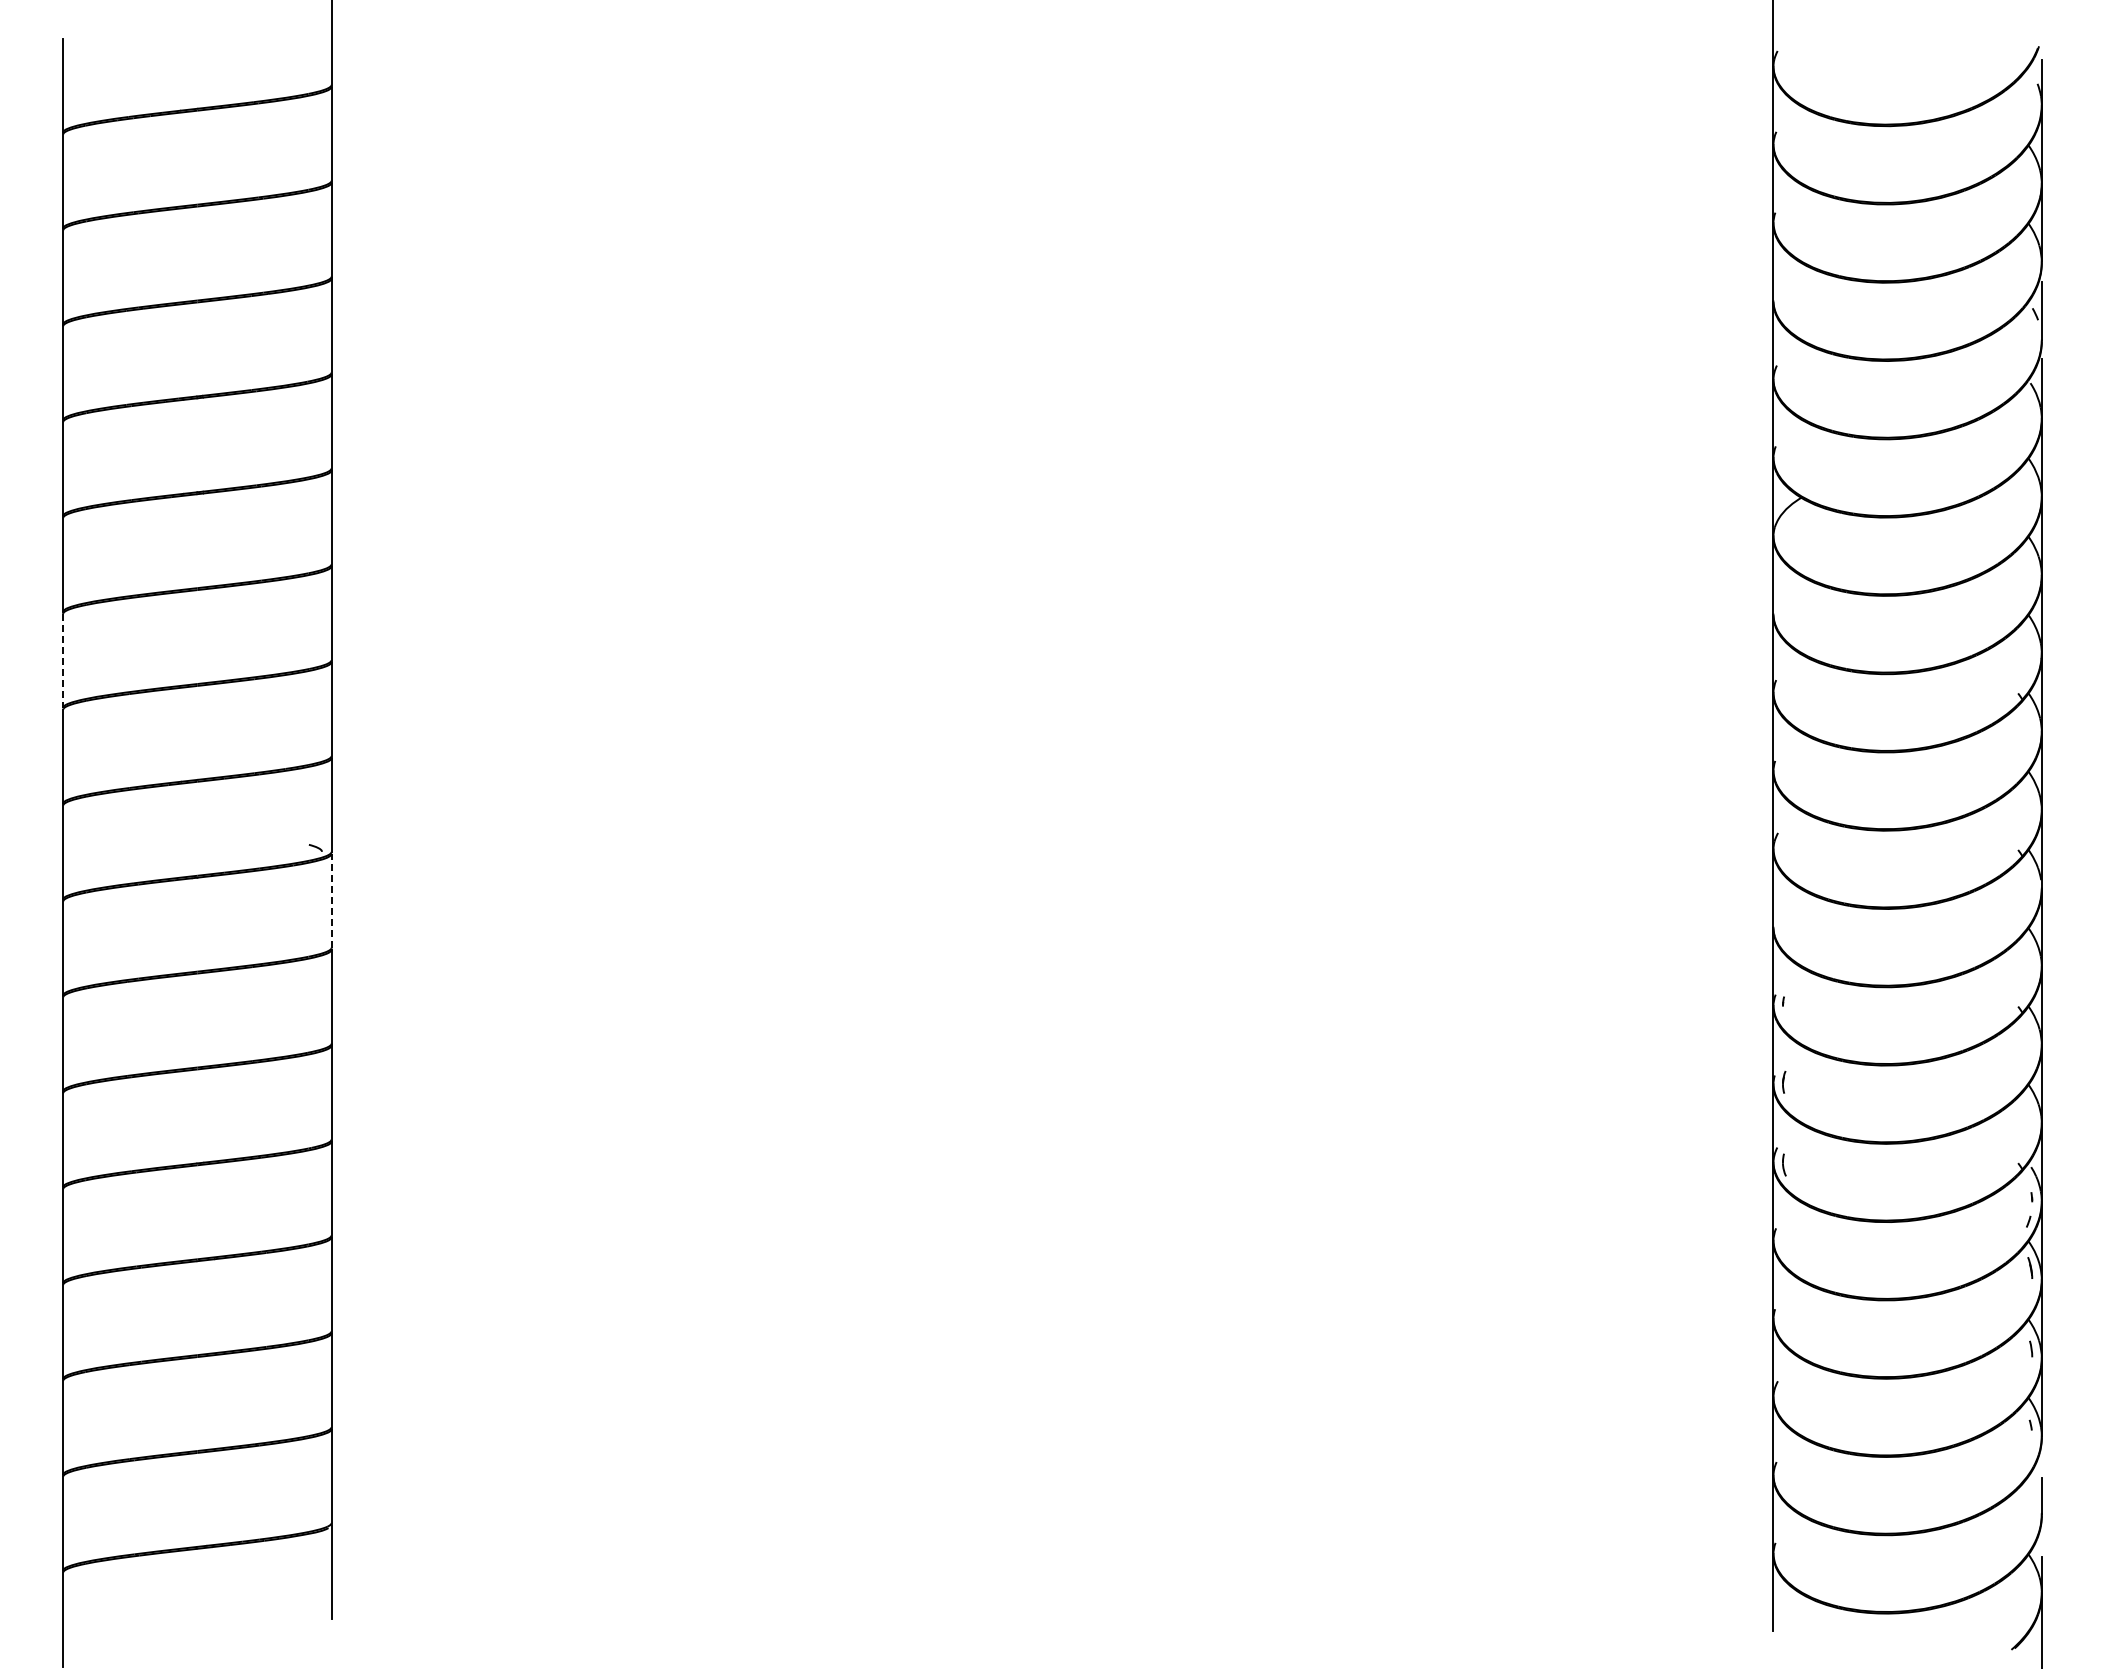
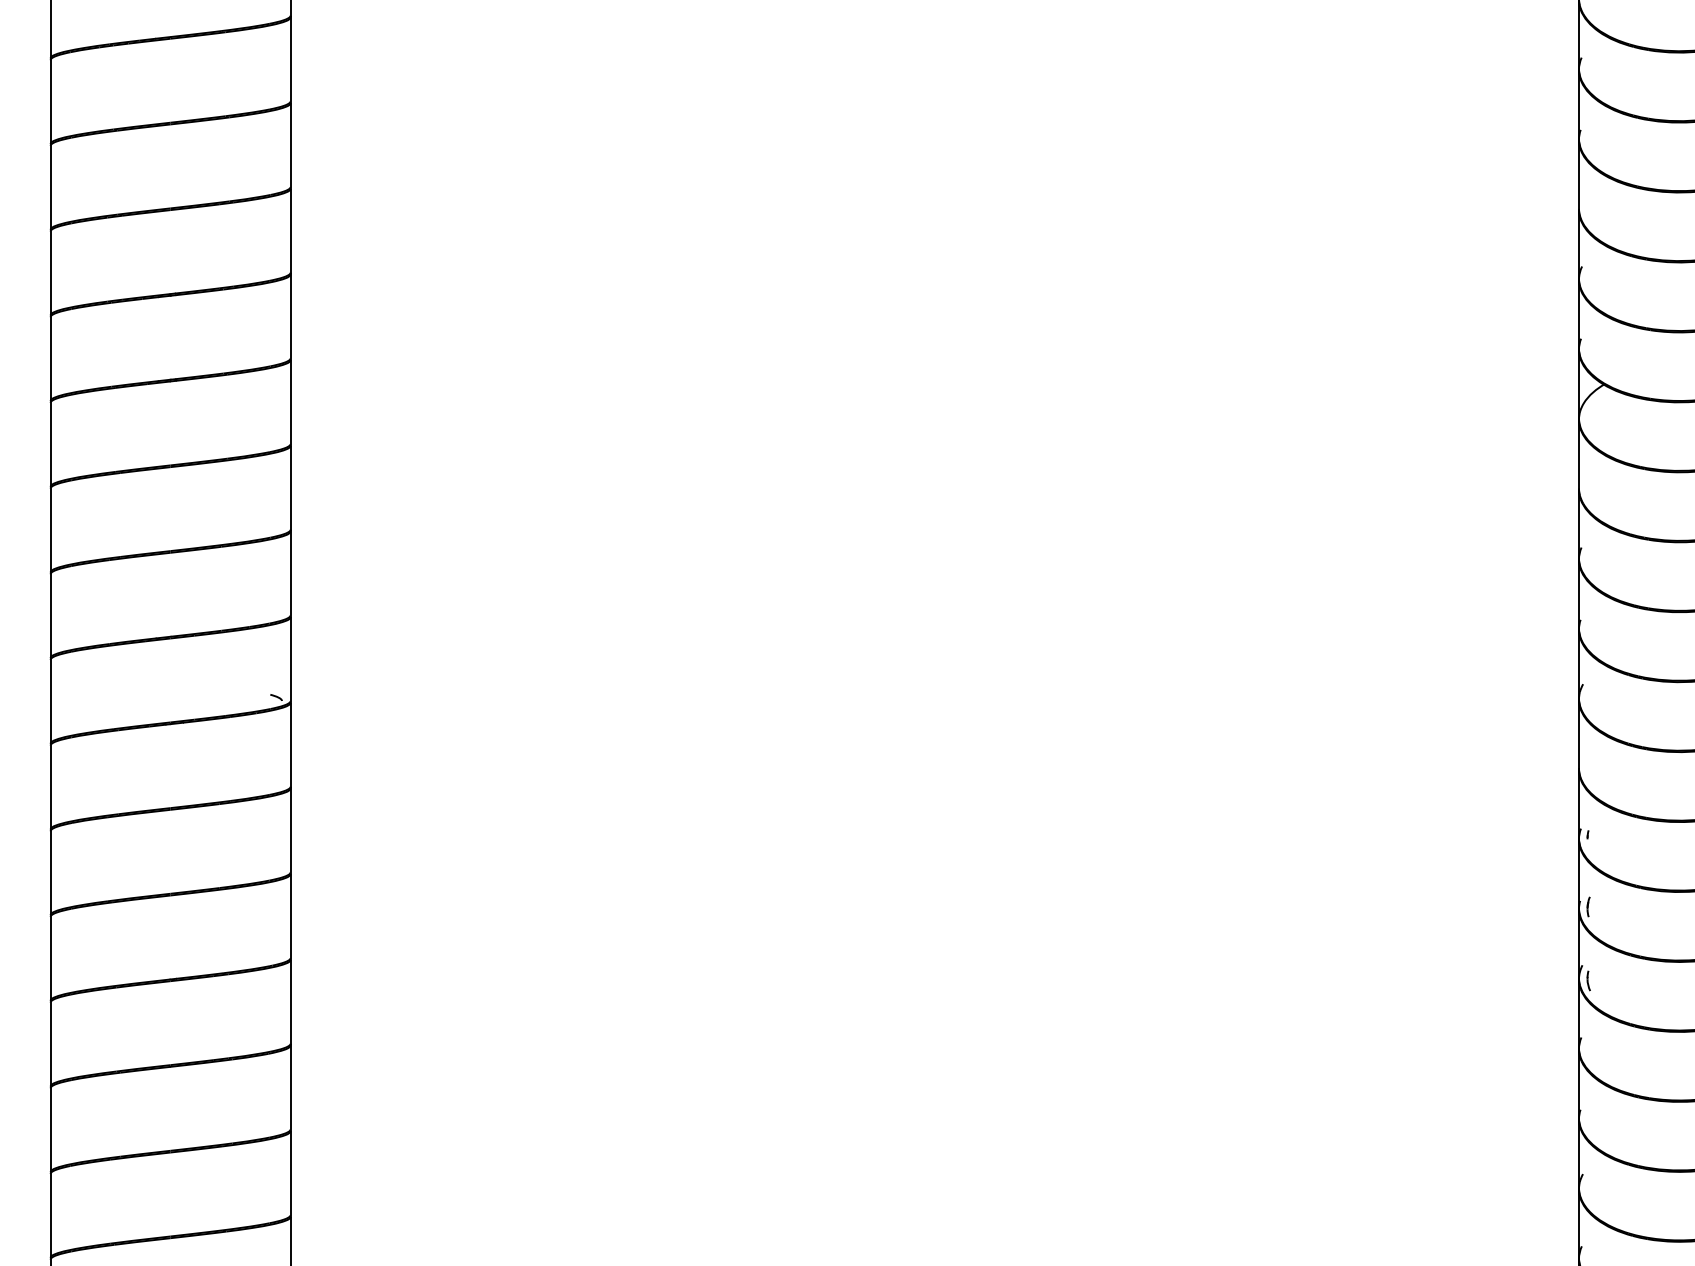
line: (63, 661) -> (50, 530), dashed -> solid
line: (331, 900) -> (290, 744), dashed -> solid

